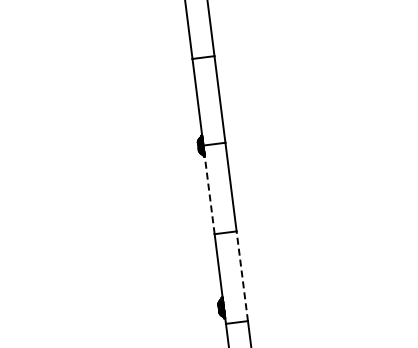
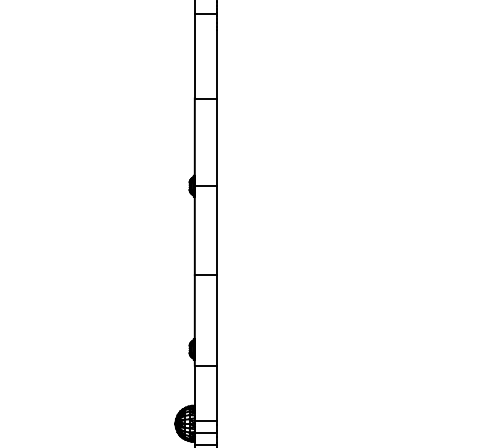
line: (209, 194) -> (194, 235), dashed -> solid
line: (241, 275) -> (216, 319), dashed -> solid

